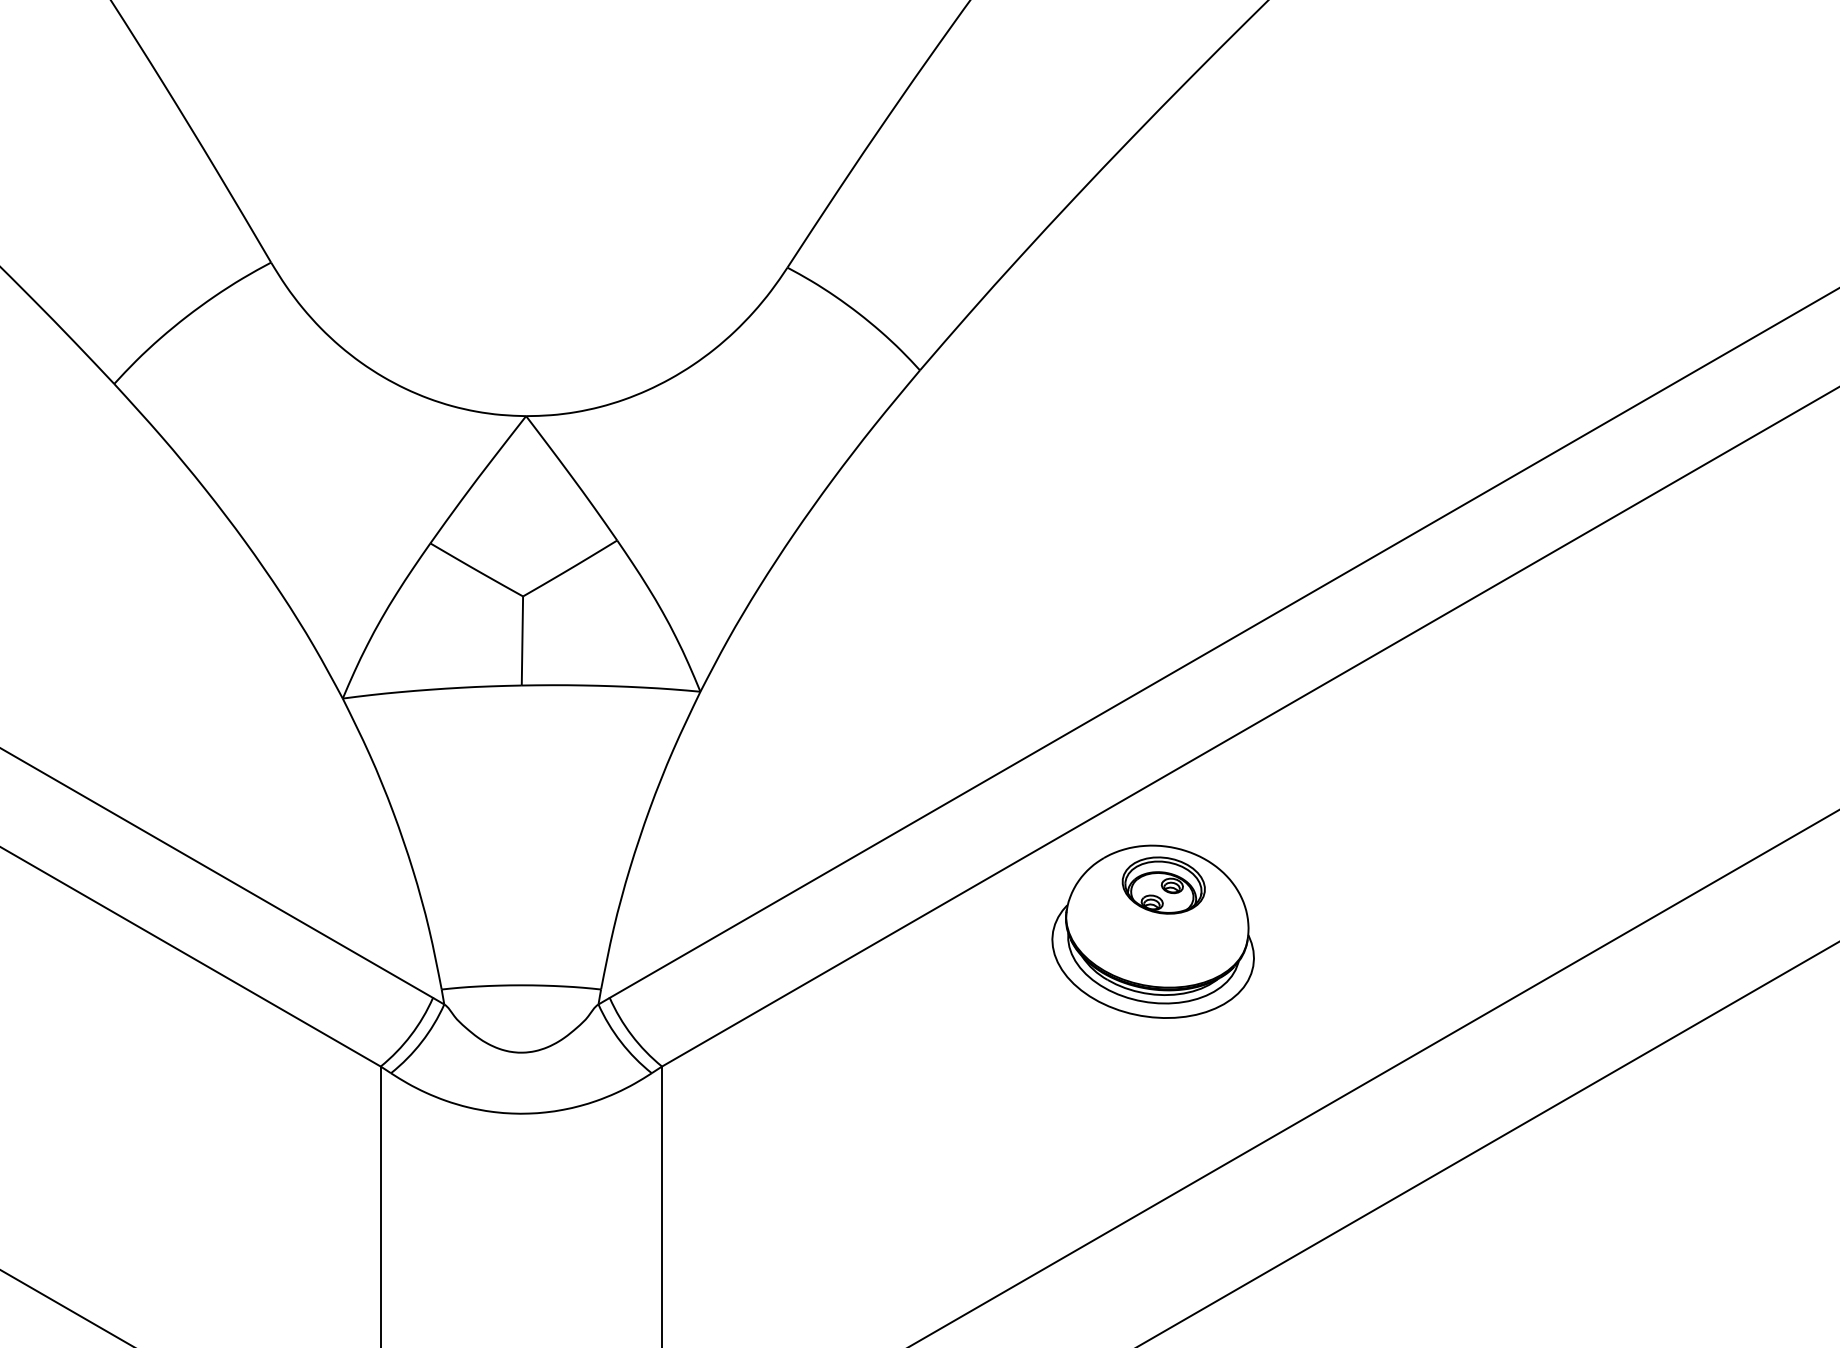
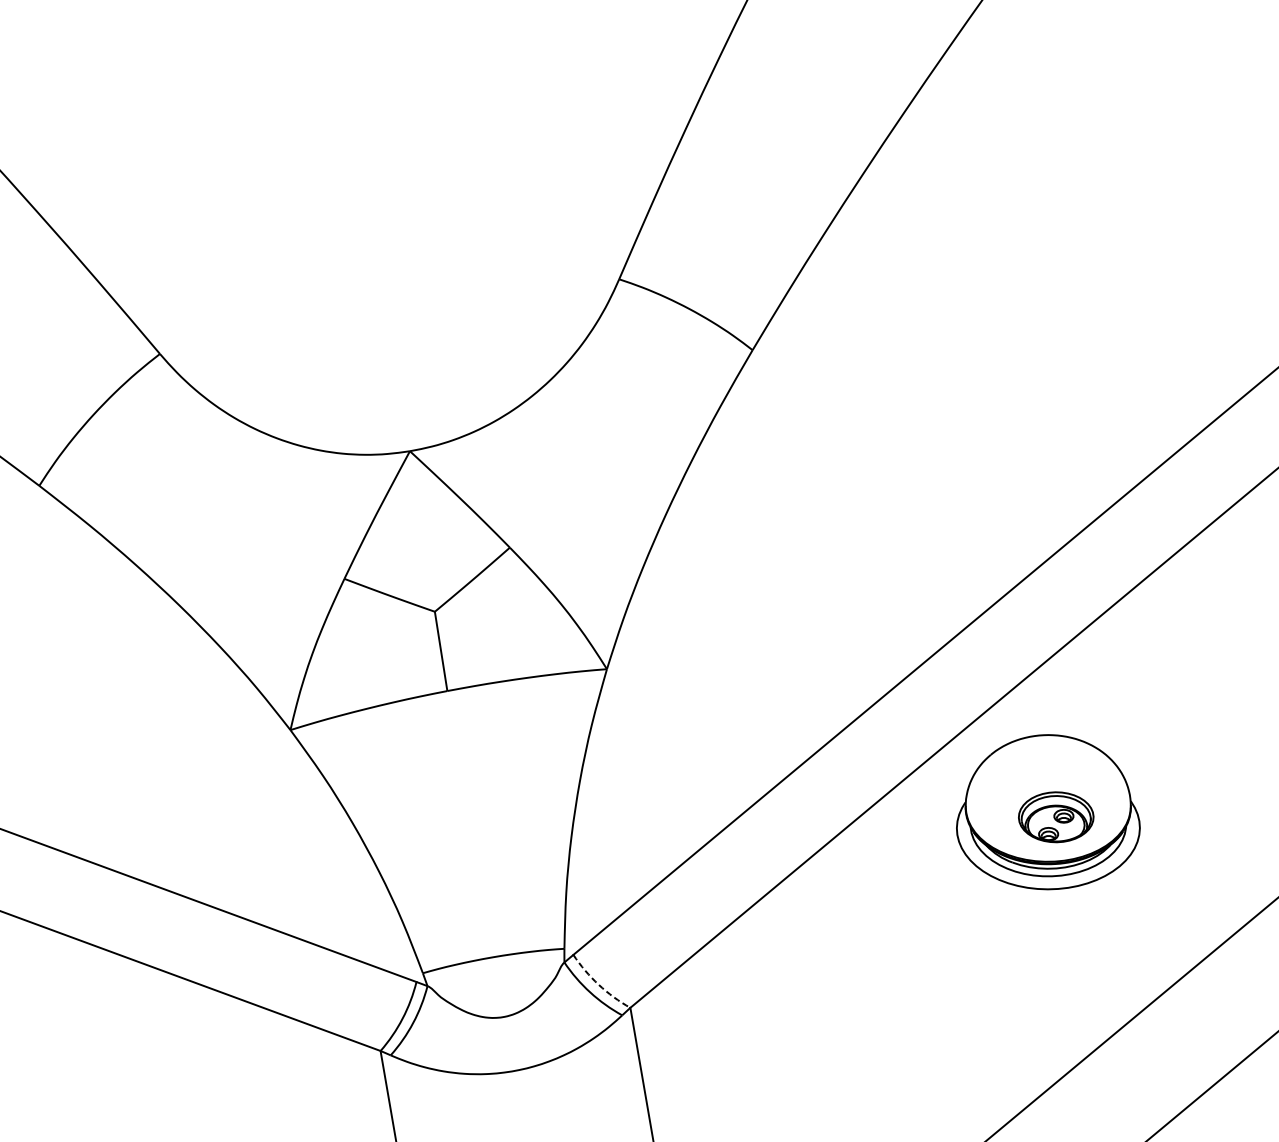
part: (1163, 885) -> (1055, 817), moved
arc: (631, 1035) -> (598, 984), solid -> dashed

